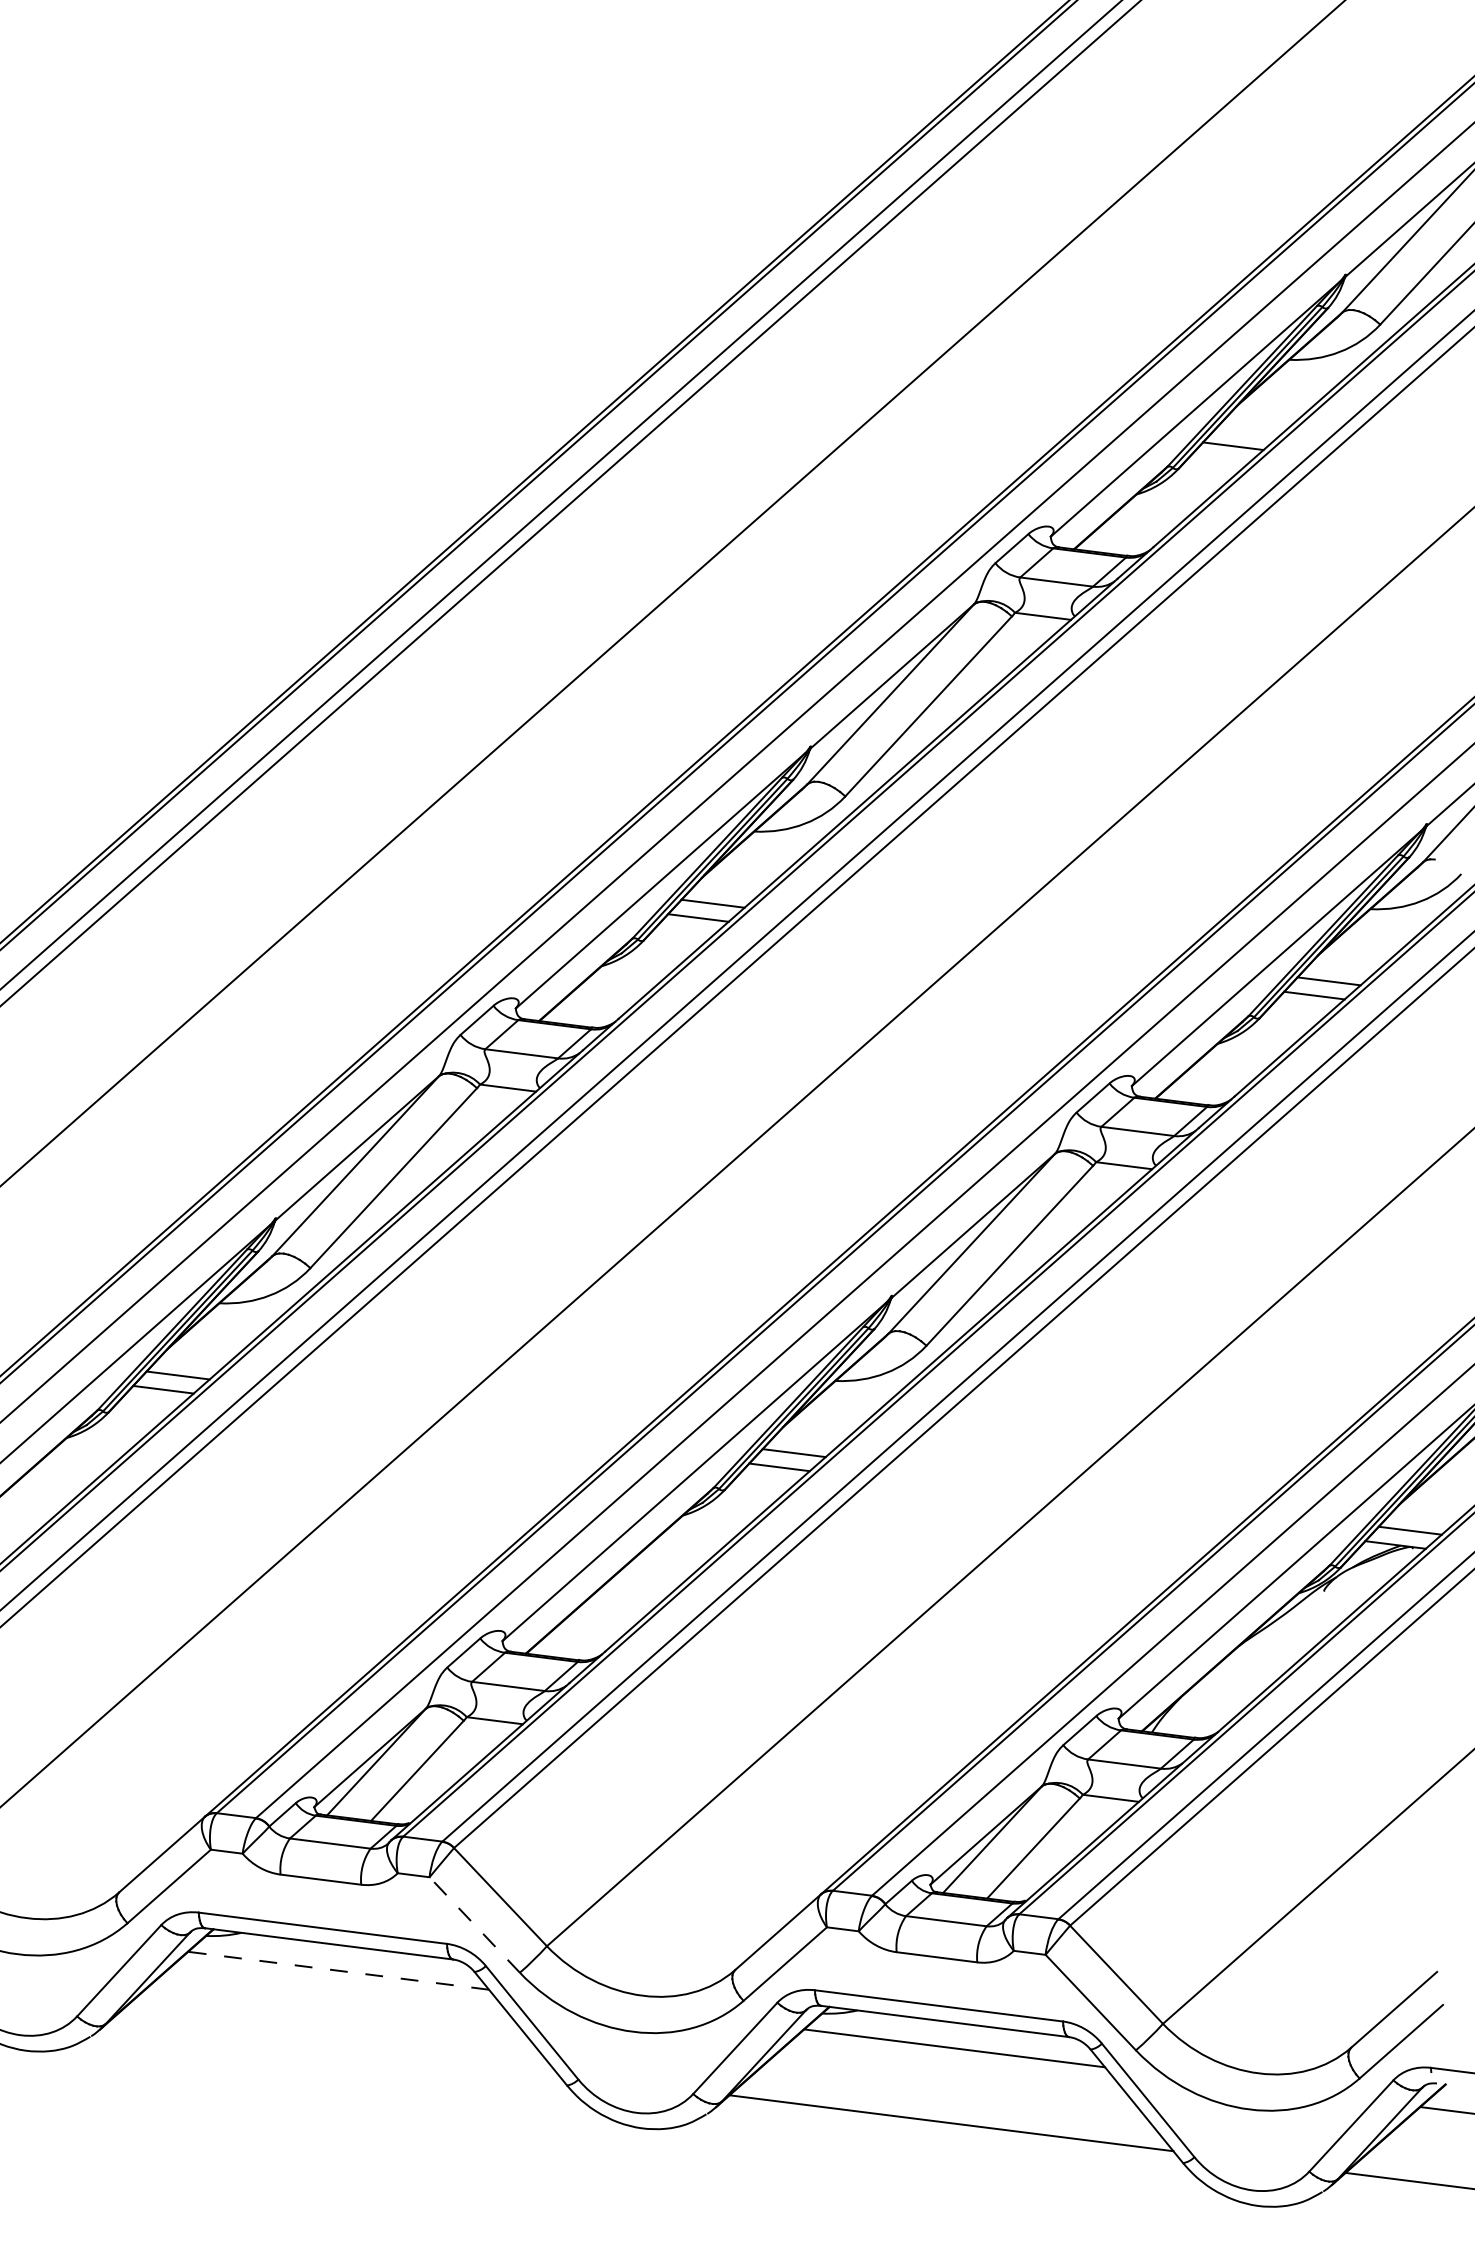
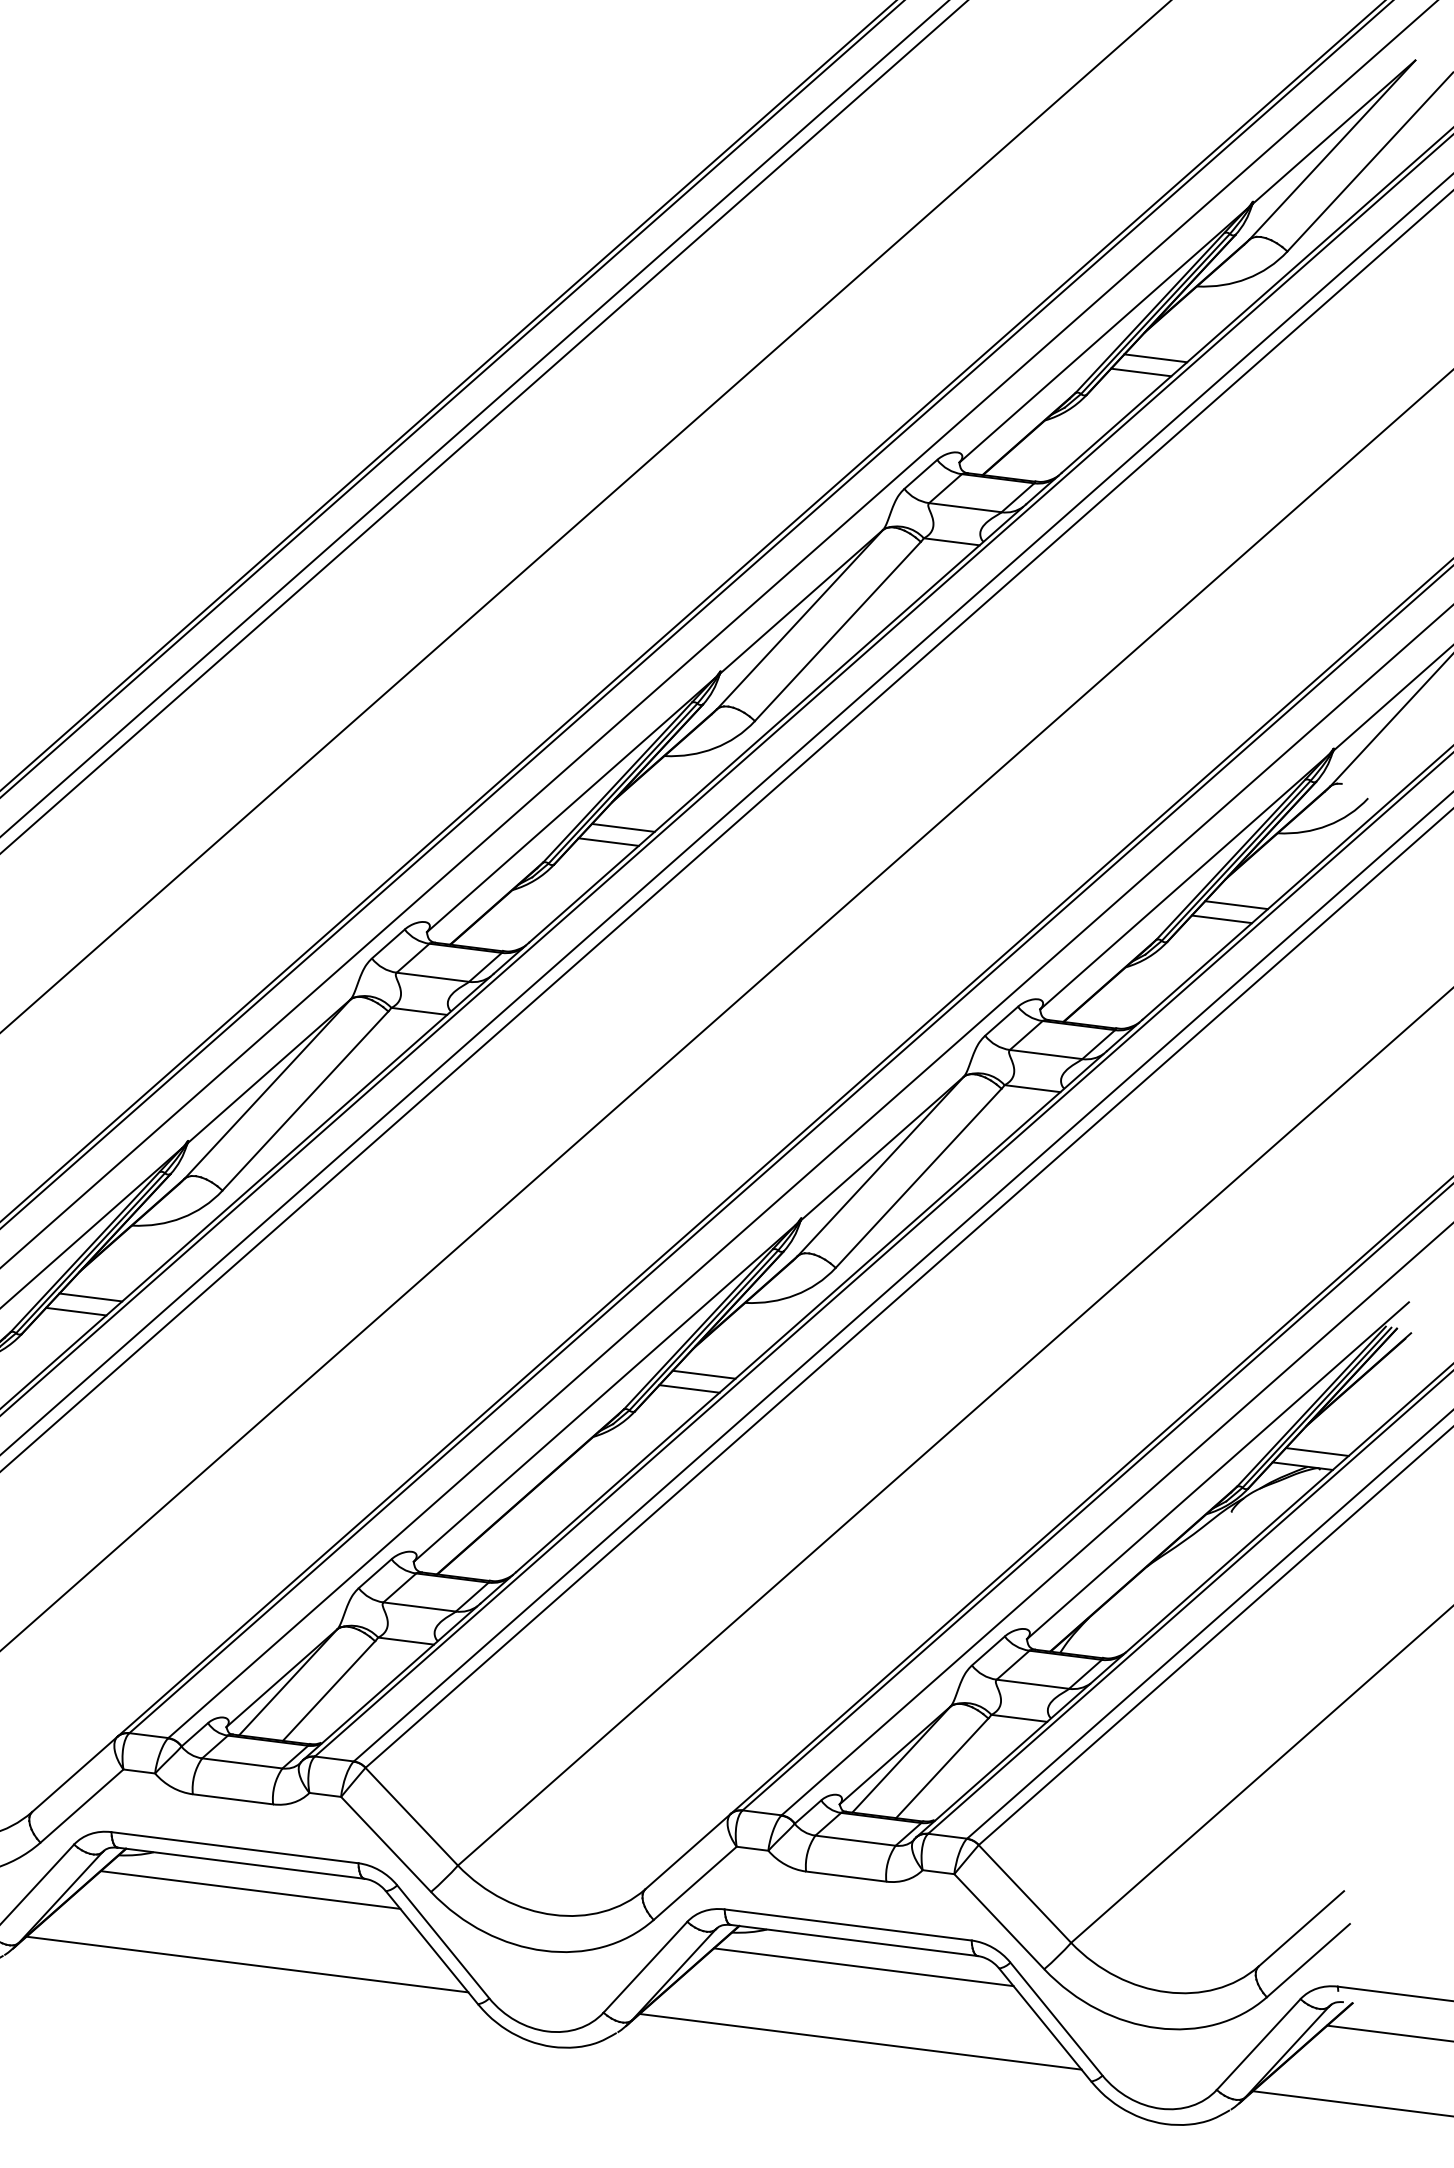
line: (1247, 431) -> (1155, 357), added
line: (474, 1924) -> (385, 1843), dashed -> solid
line: (338, 1970) -> (250, 1889), dashed -> solid
line: (335, 2045) -> (247, 1964), added

